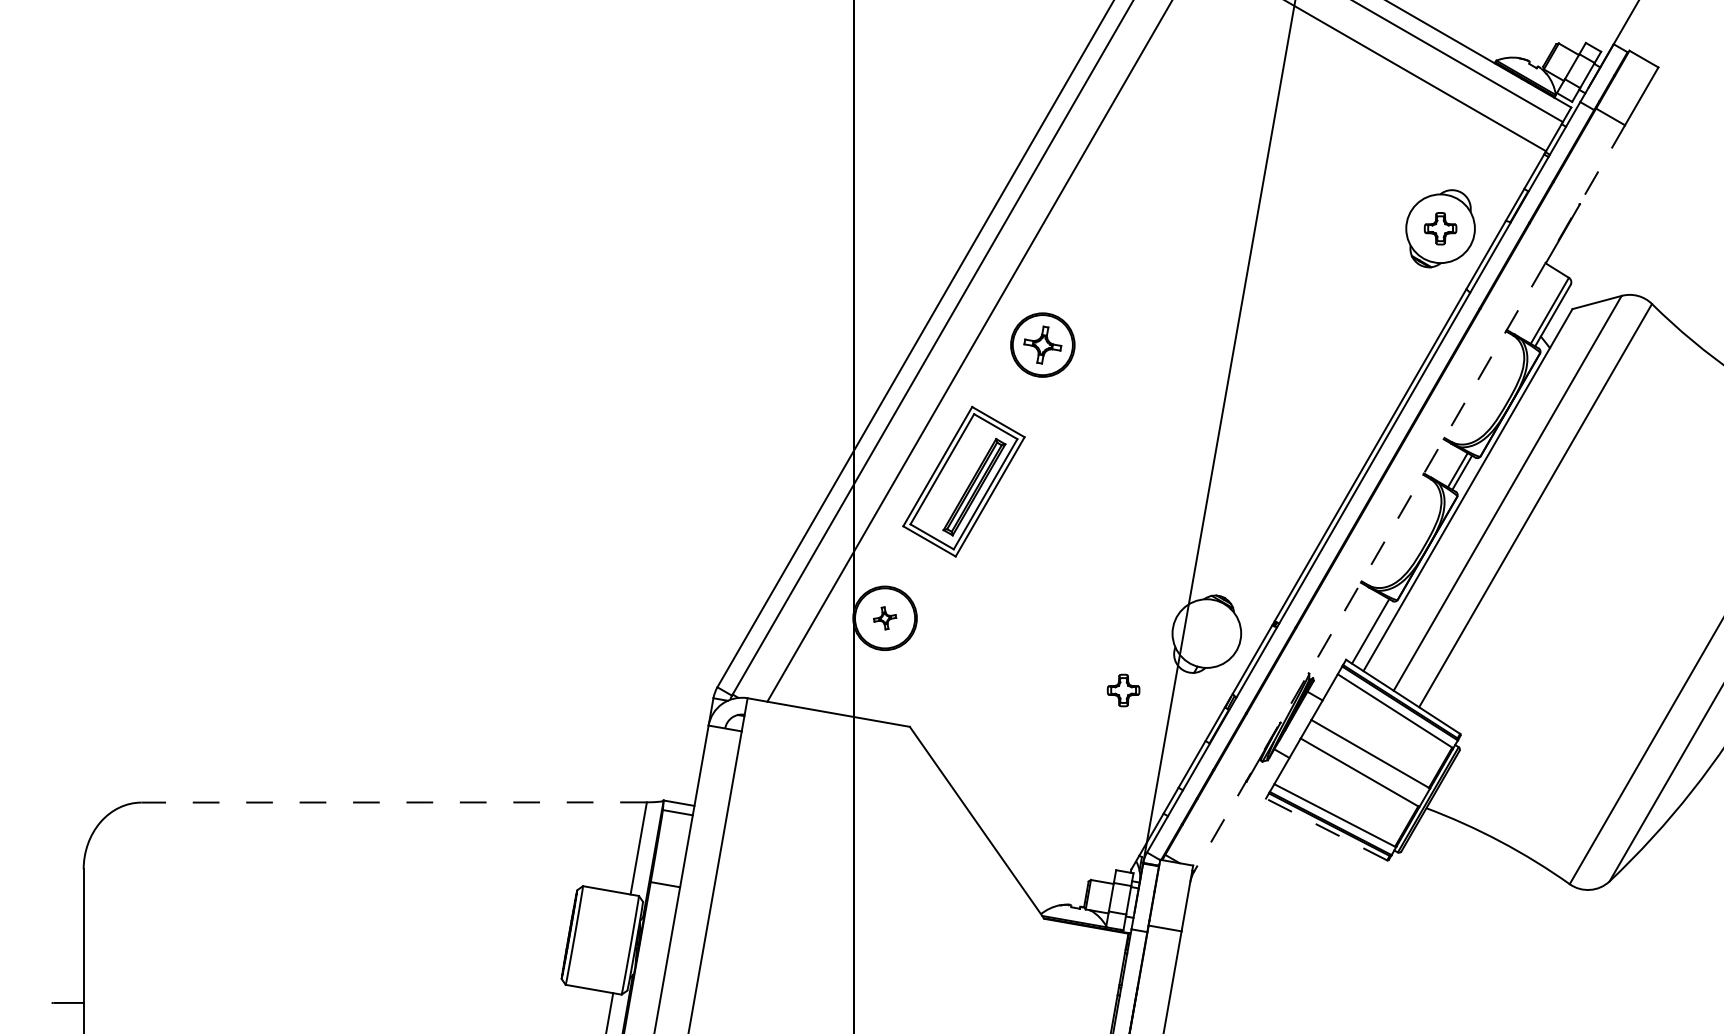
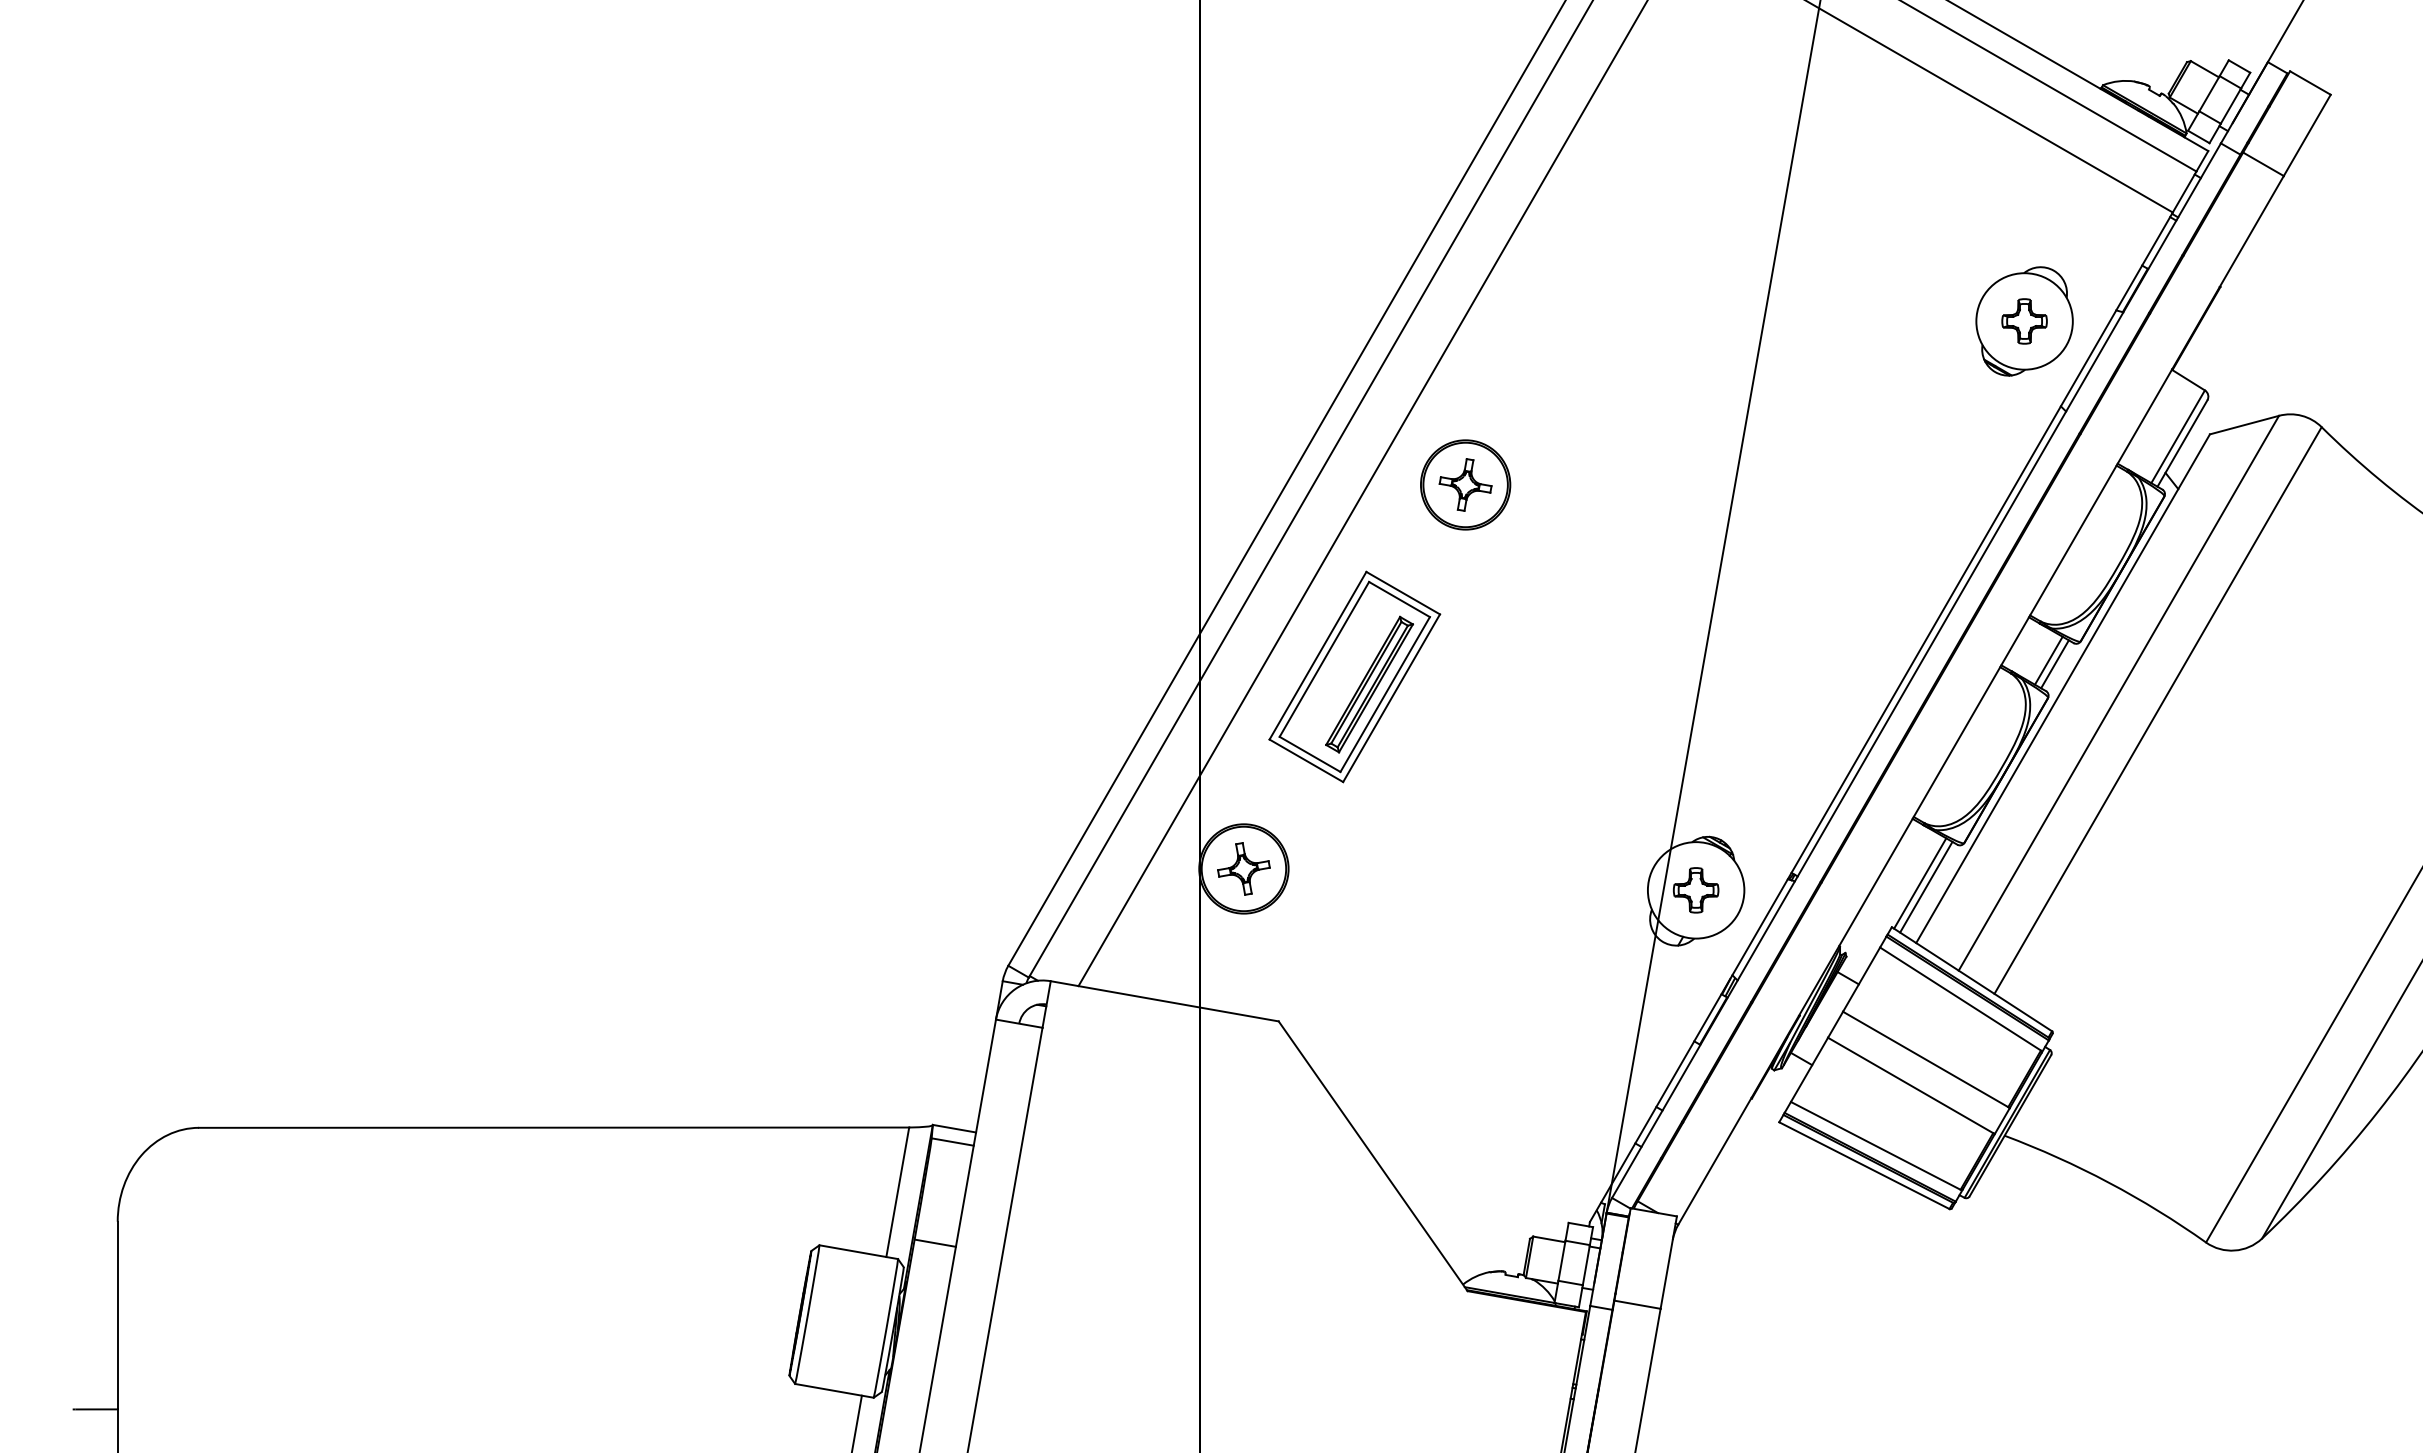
line: (1409, 498) -> (1980, 700), dashed -> solid
part: (884, 618) -> (1243, 868), size x1.67
line: (1366, 628) -> (1920, 883), added
part: (1123, 690) -> (1696, 890), moved
line: (393, 802) -> (553, 1127), dashed -> solid
line: (1326, 829) -> (1864, 1165), dashed -> solid

